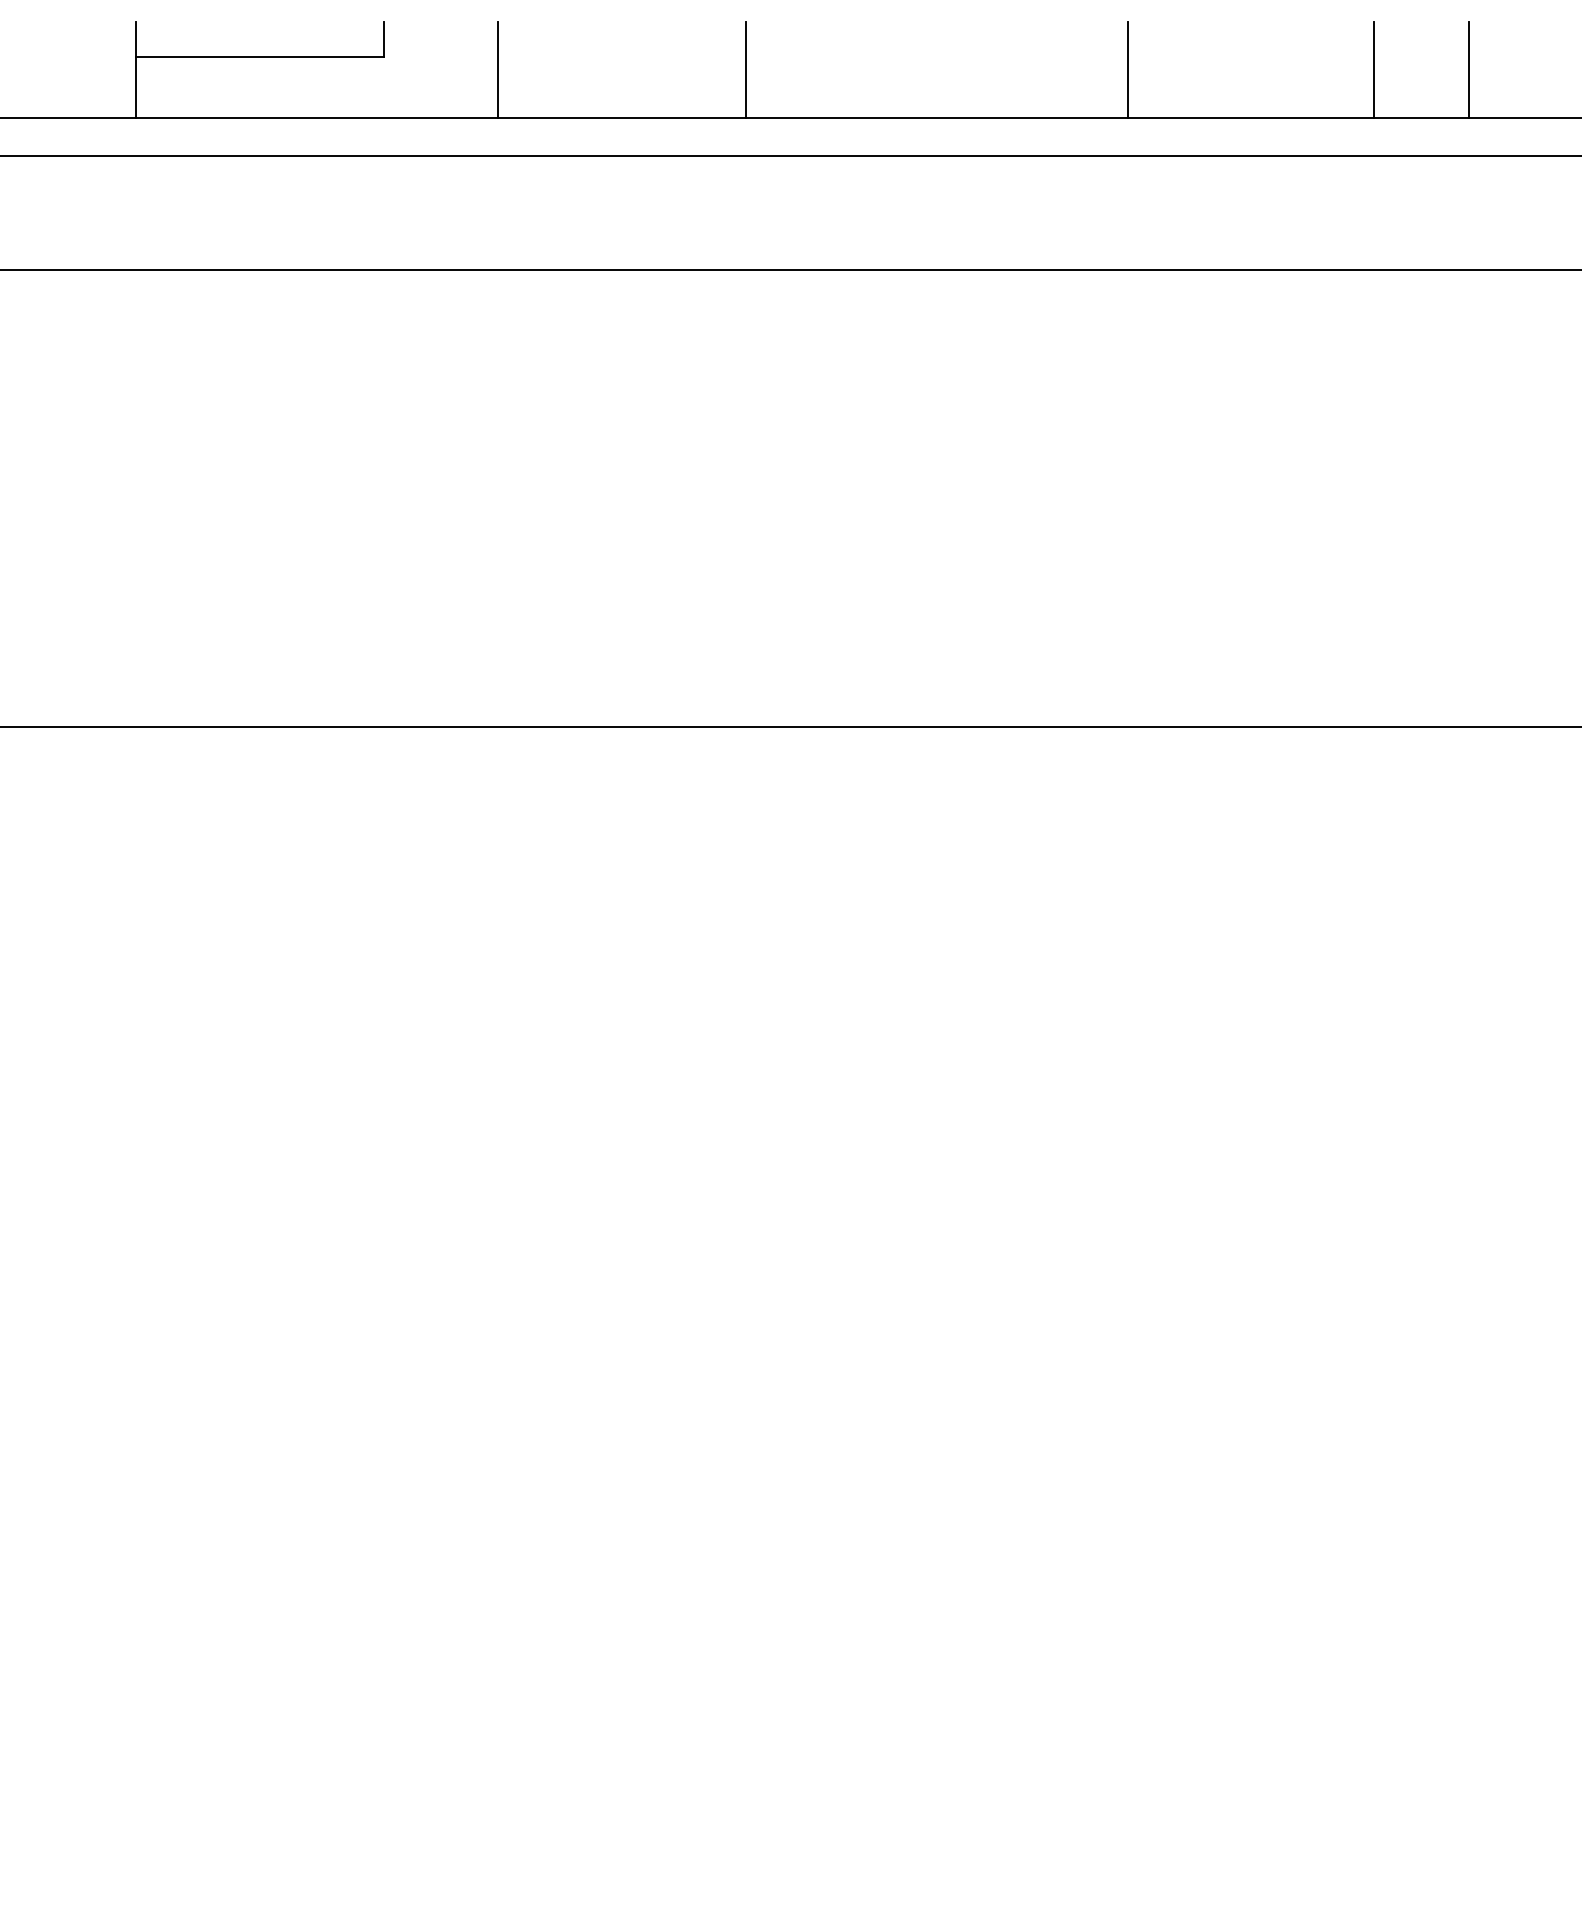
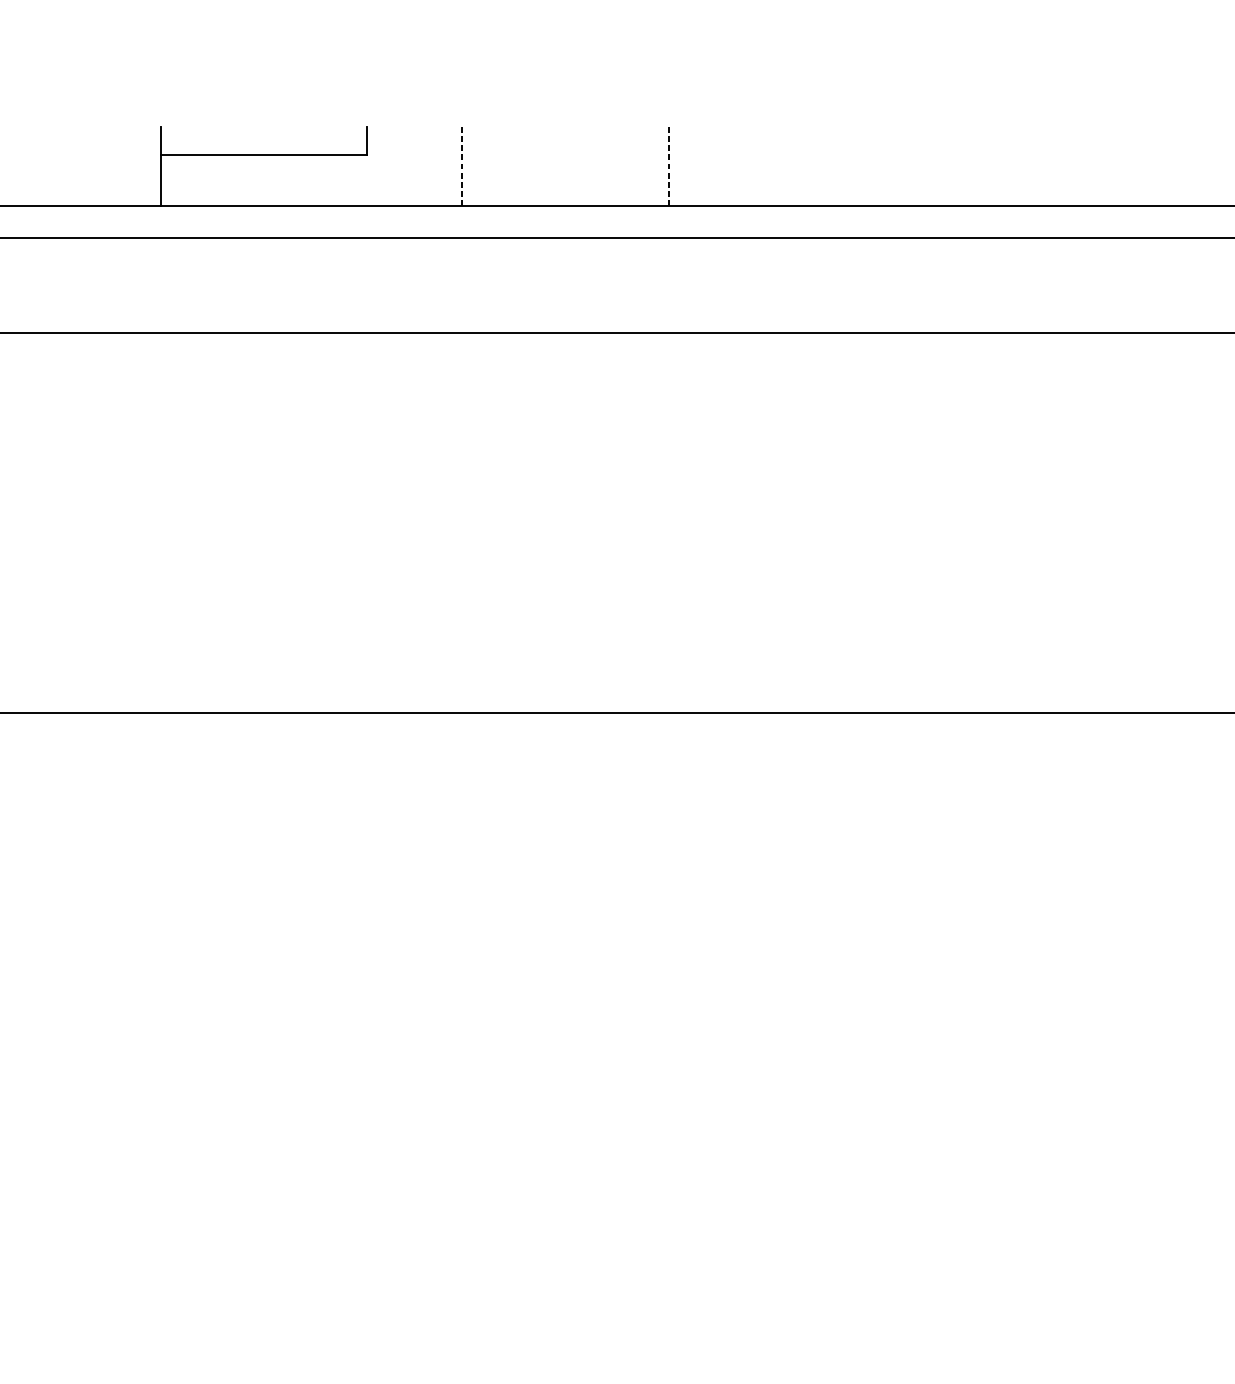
line: (1127, 69) -> (986, 165), removed
line: (1374, 69) -> (1191, 165), removed
line: (498, 70) -> (462, 166), solid -> dashed
line: (746, 70) -> (669, 166), solid -> dashed

